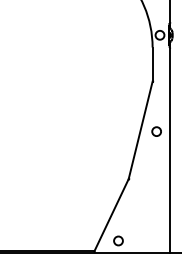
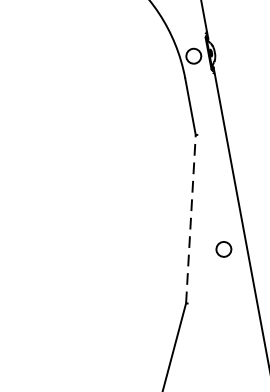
line: (140, 129) -> (190, 217), solid -> dashed
circle: (156, 131) -> (223, 249), moved

